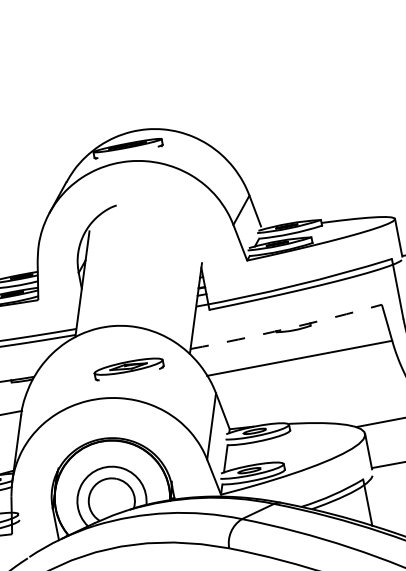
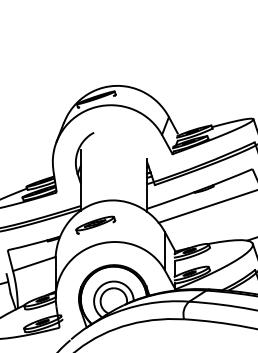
arc: (287, 329) -> (200, 190), dashed -> solid
part: (128, 368) -> (95, 224), moved

